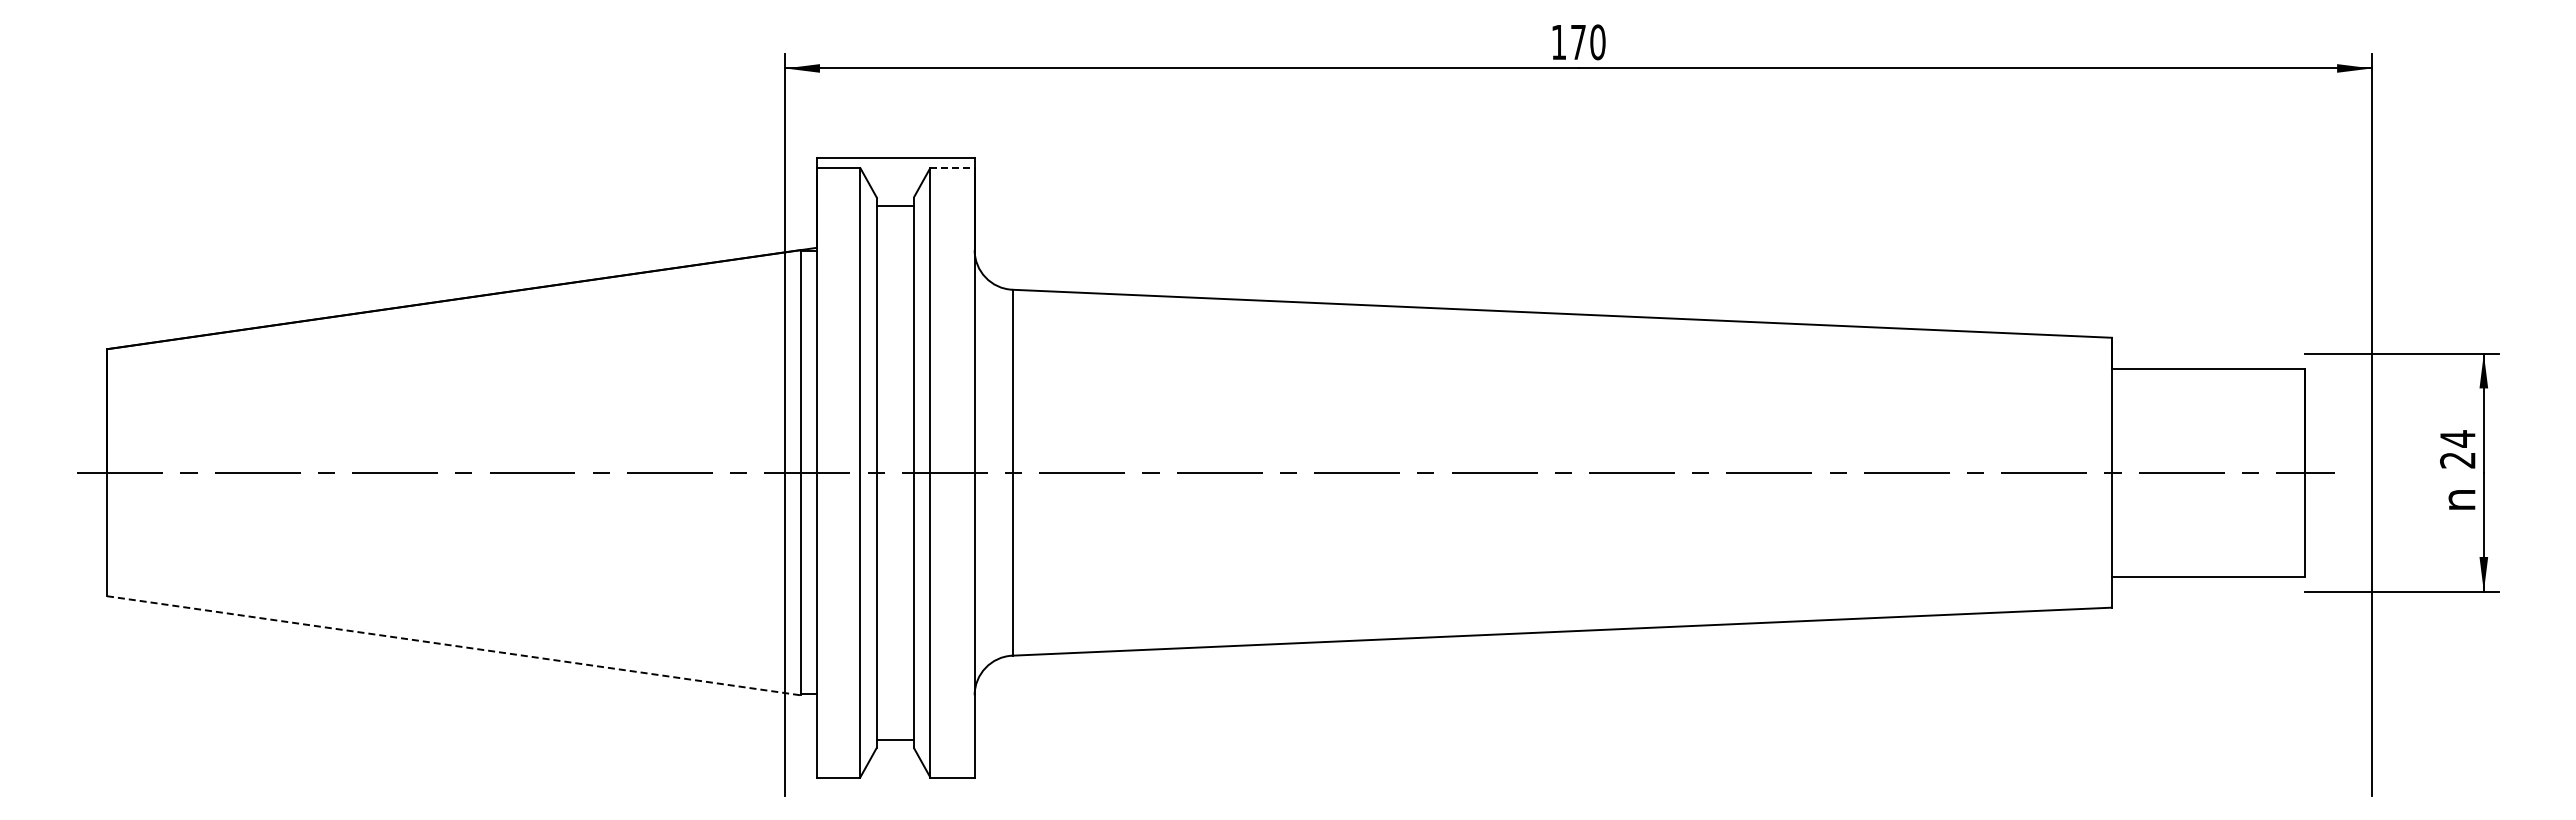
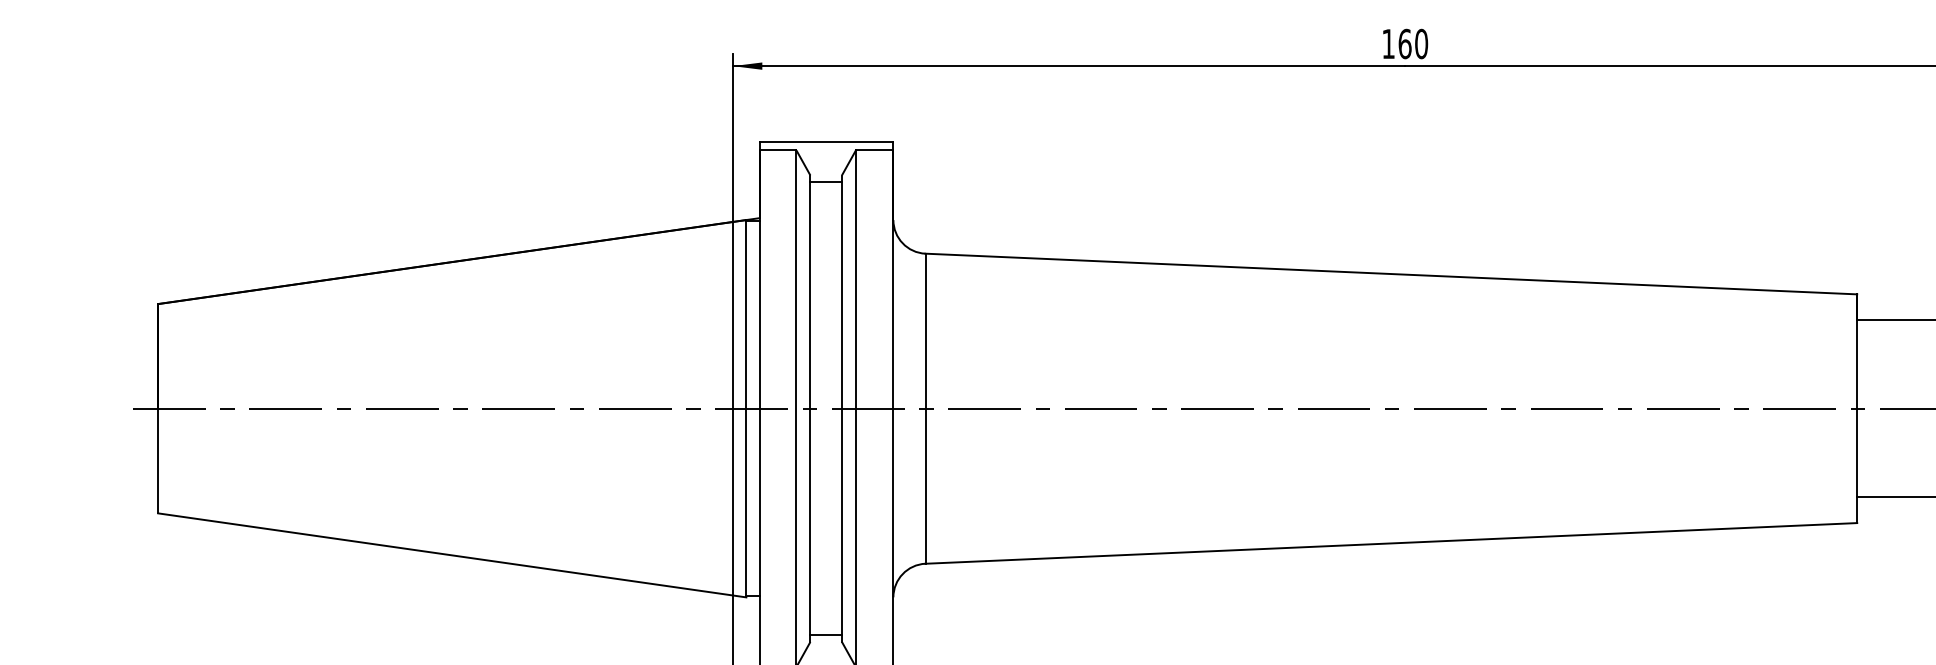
text: (1578, 42) -> (1405, 44), 170 -> 160
line: (953, 167) -> (875, 150), dashed -> solid
line: (454, 645) -> (452, 555), dashed -> solid

